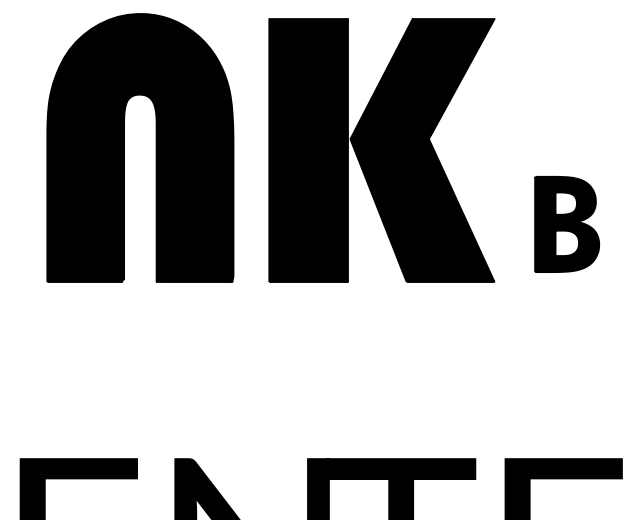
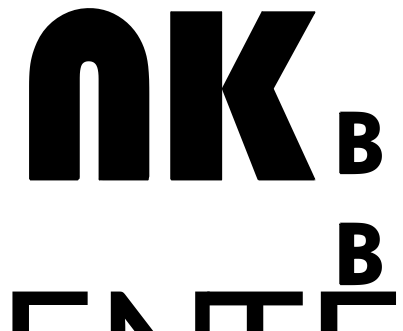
part: (567, 398) -> (360, 253), added

